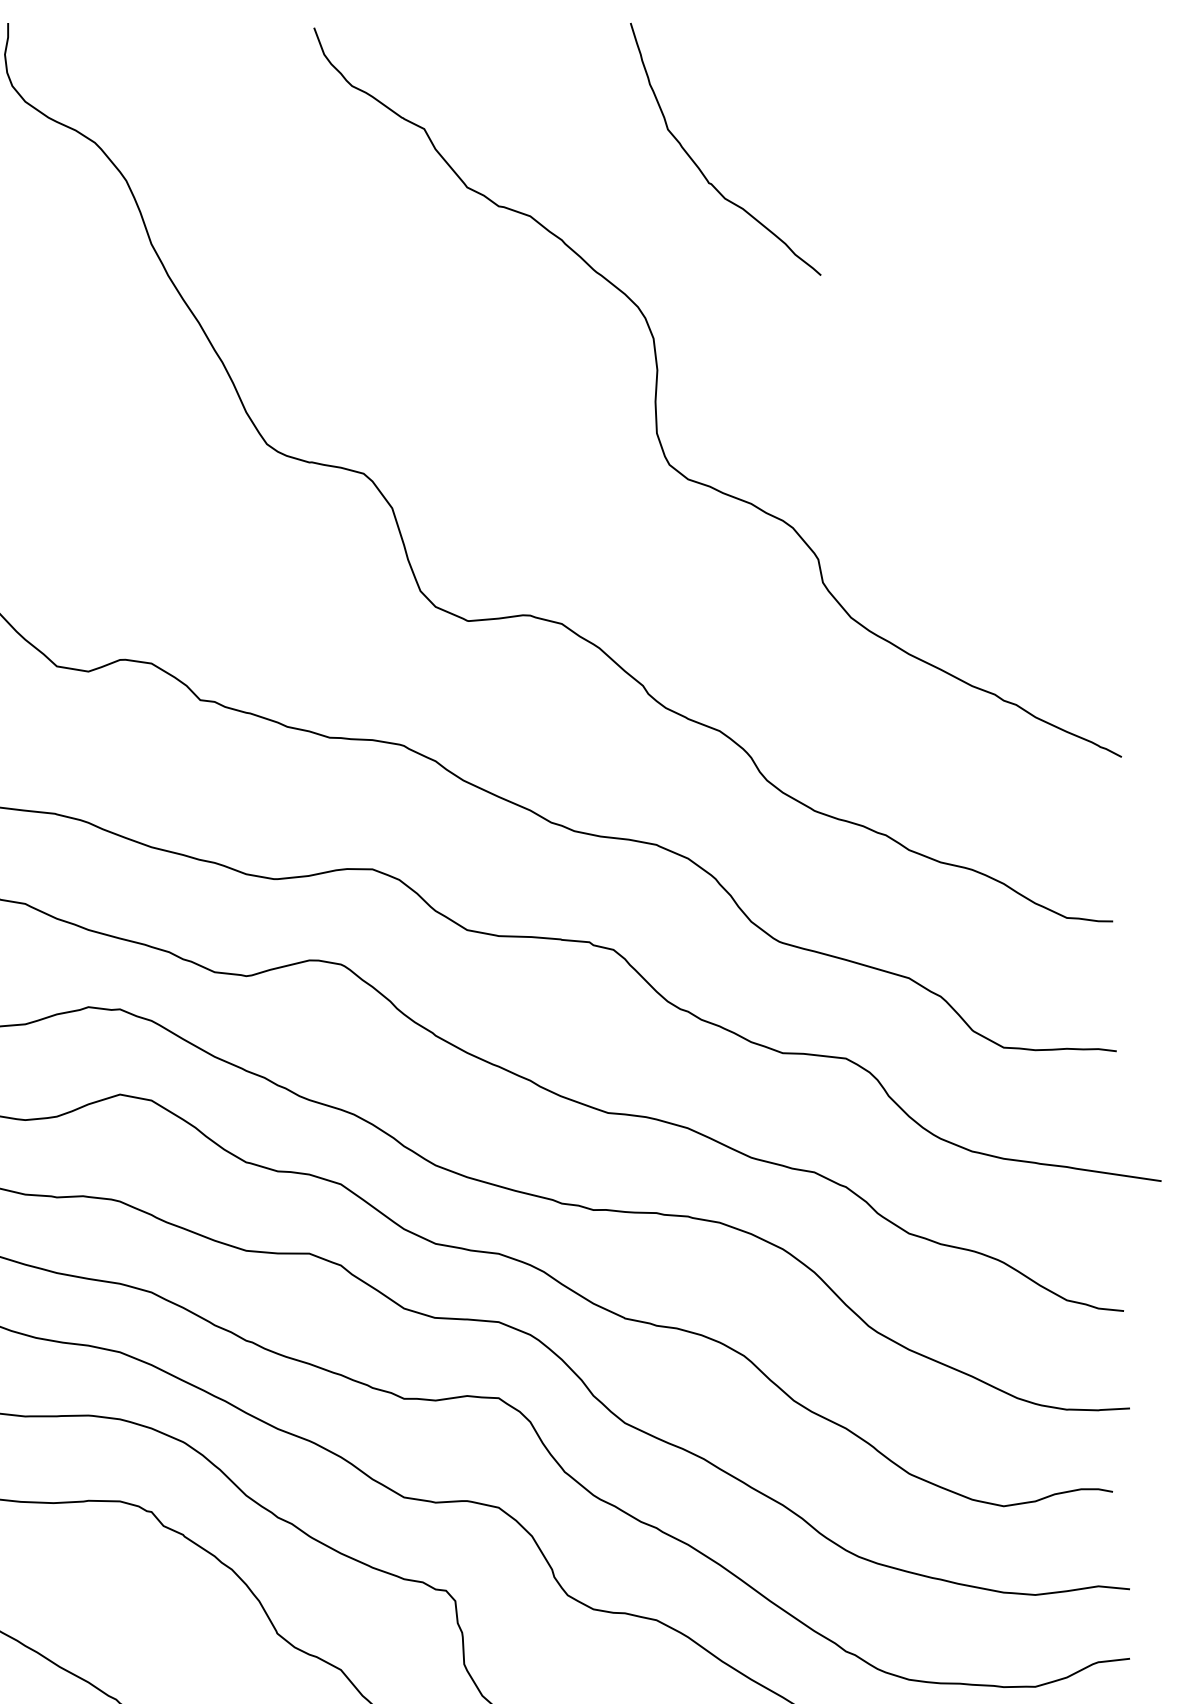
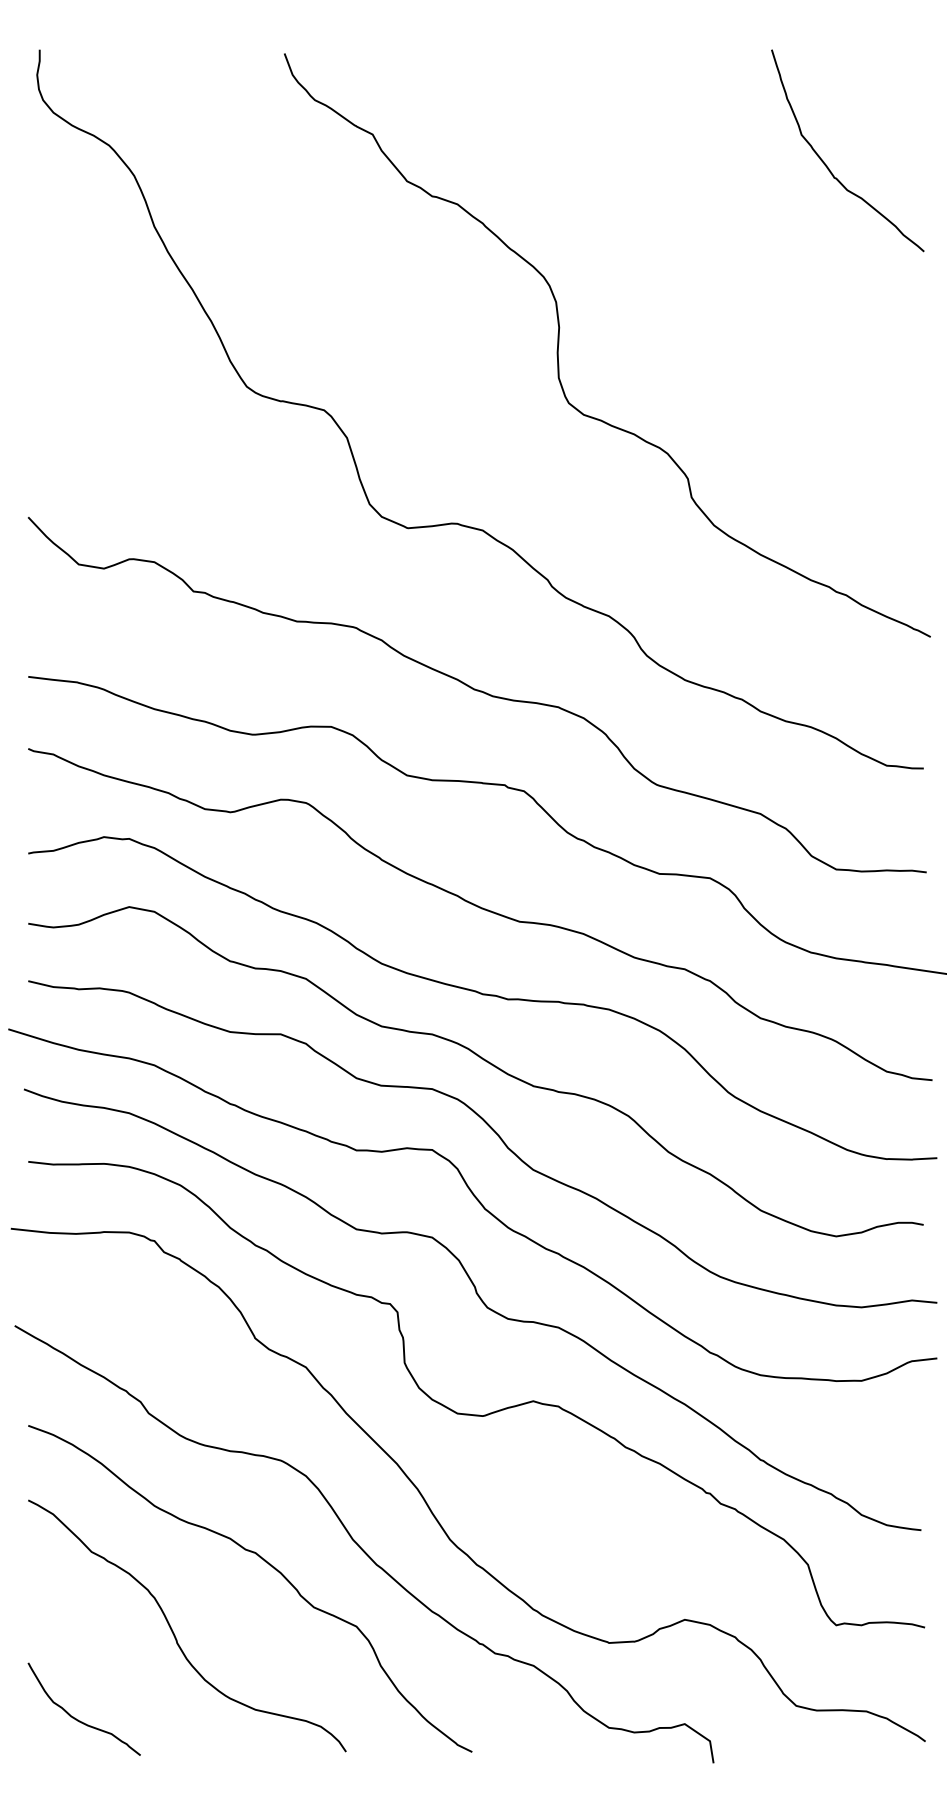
curve: (700, 167) -> (827, 165), moved

